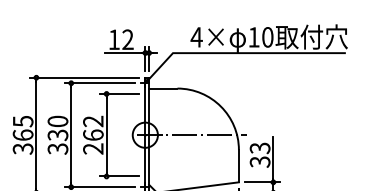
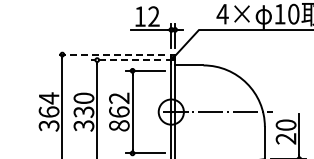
line: (84, 77) -> (110, 54), solid -> dashed
line: (99, 83) -> (125, 60), solid -> dashed
text: (23, 121) -> (49, 98), 365 -> 364
text: (93, 148) -> (119, 125), 262 -> 862
text: (260, 154) -> (286, 131), 33 -> 20

